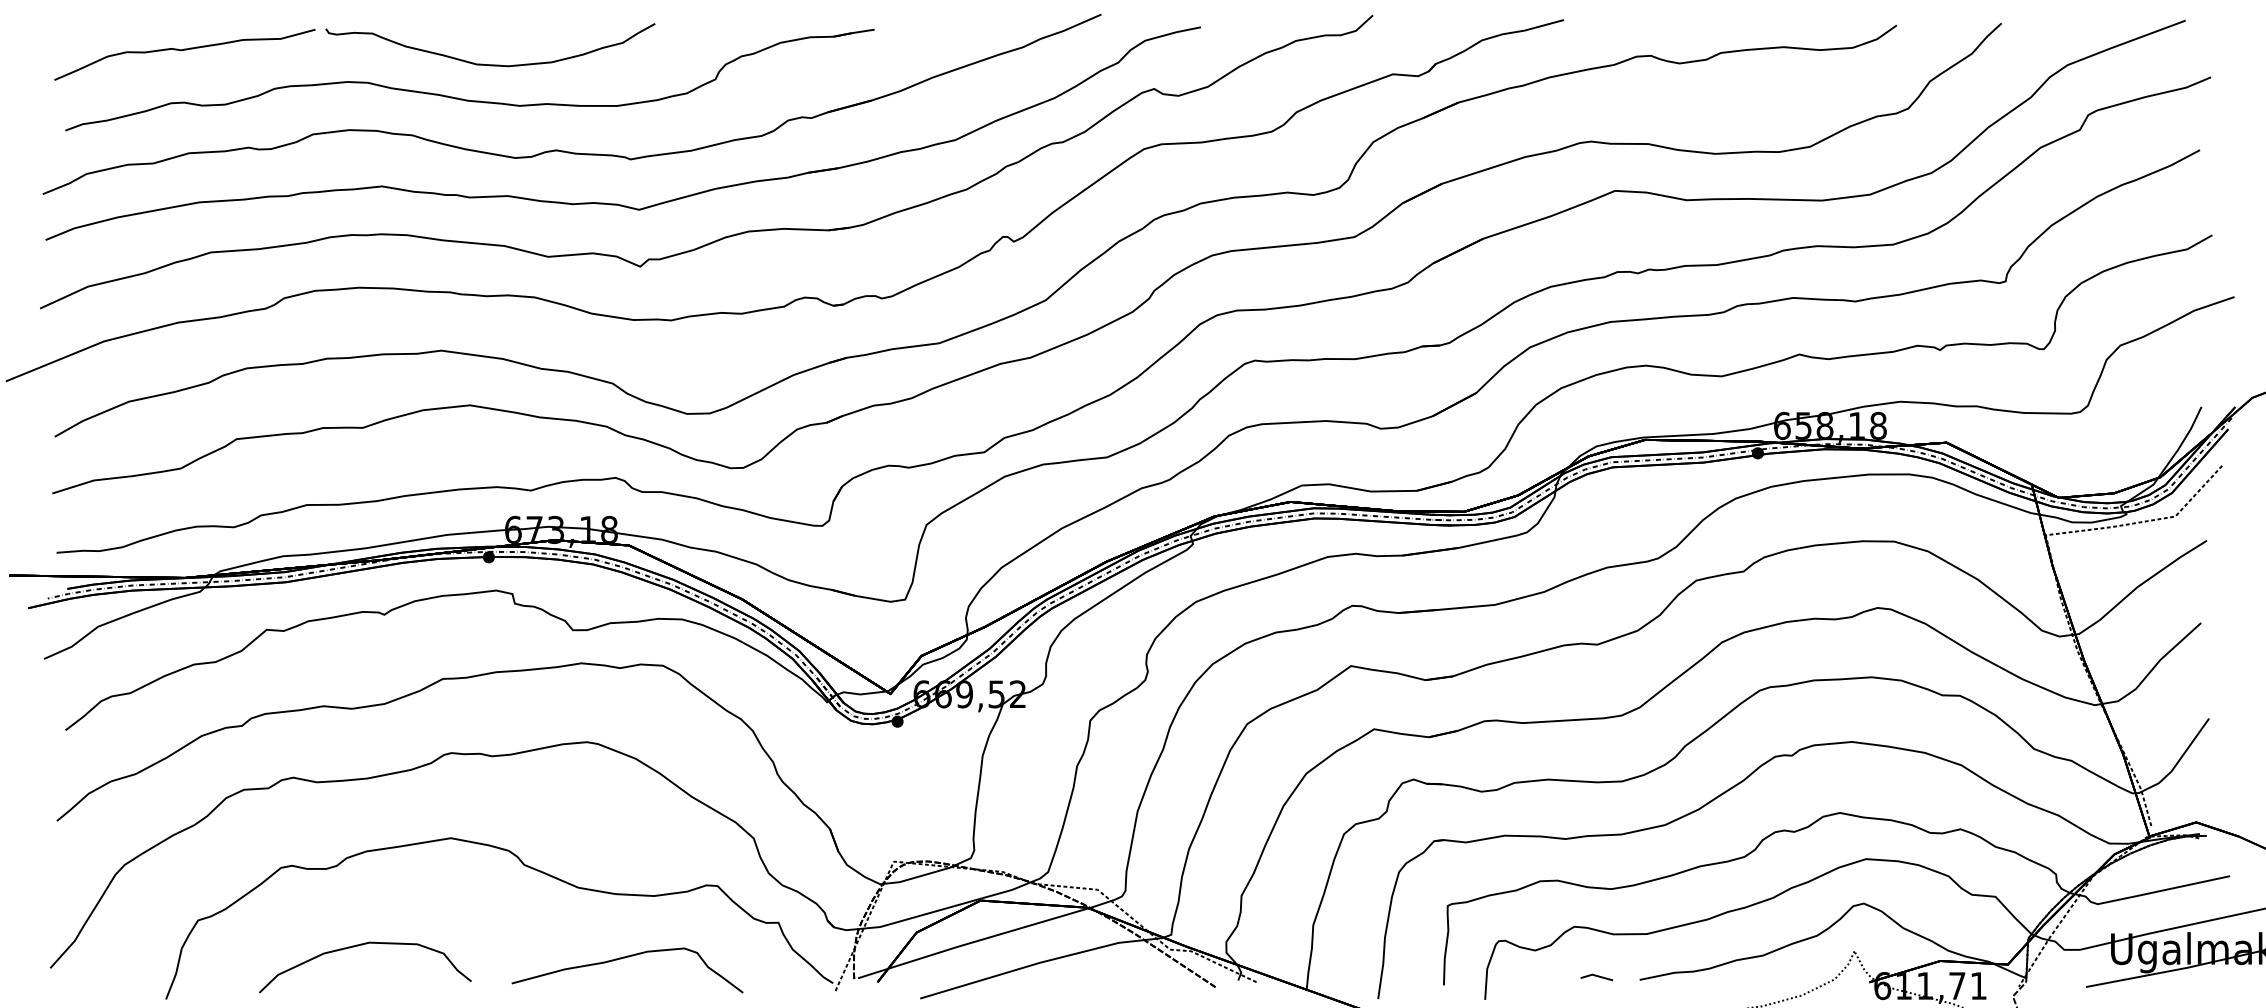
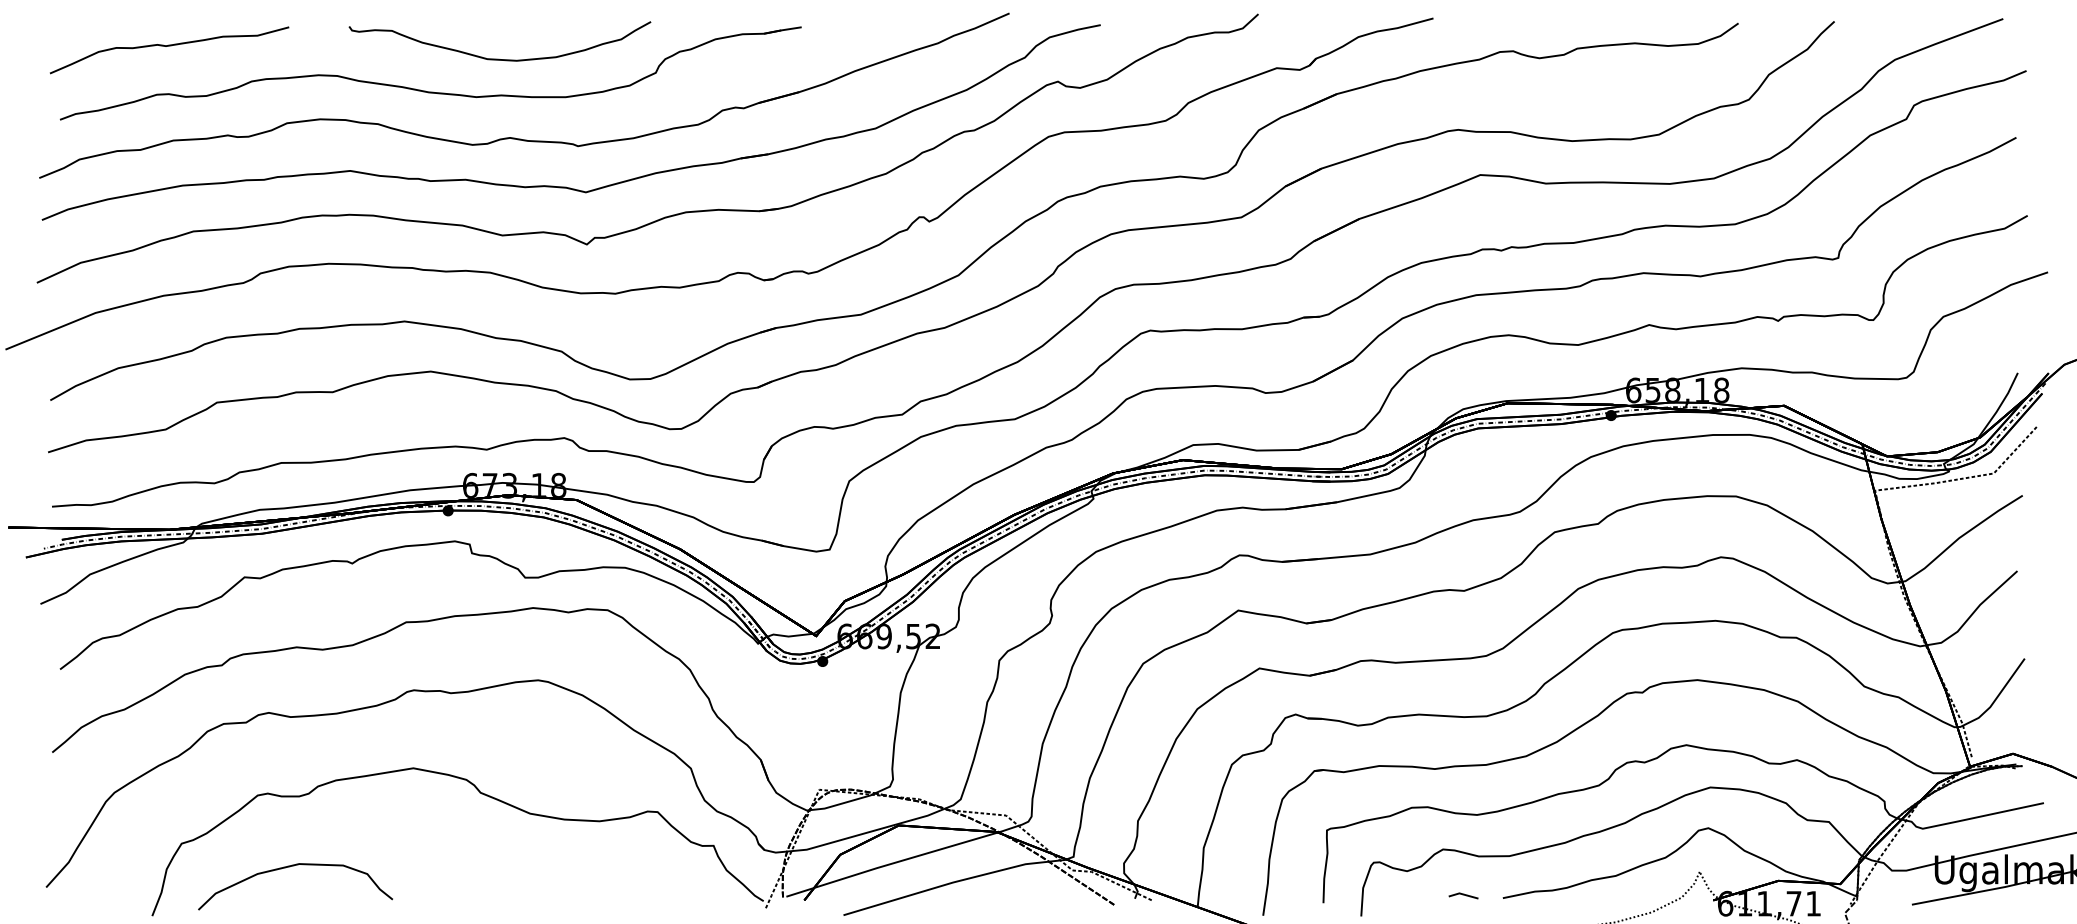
curve: (490, 64) -> (500, 59), moved
curve: (358, 946) -> (289, 867), moved
curve: (625, 958) -> (573, 878), removed

